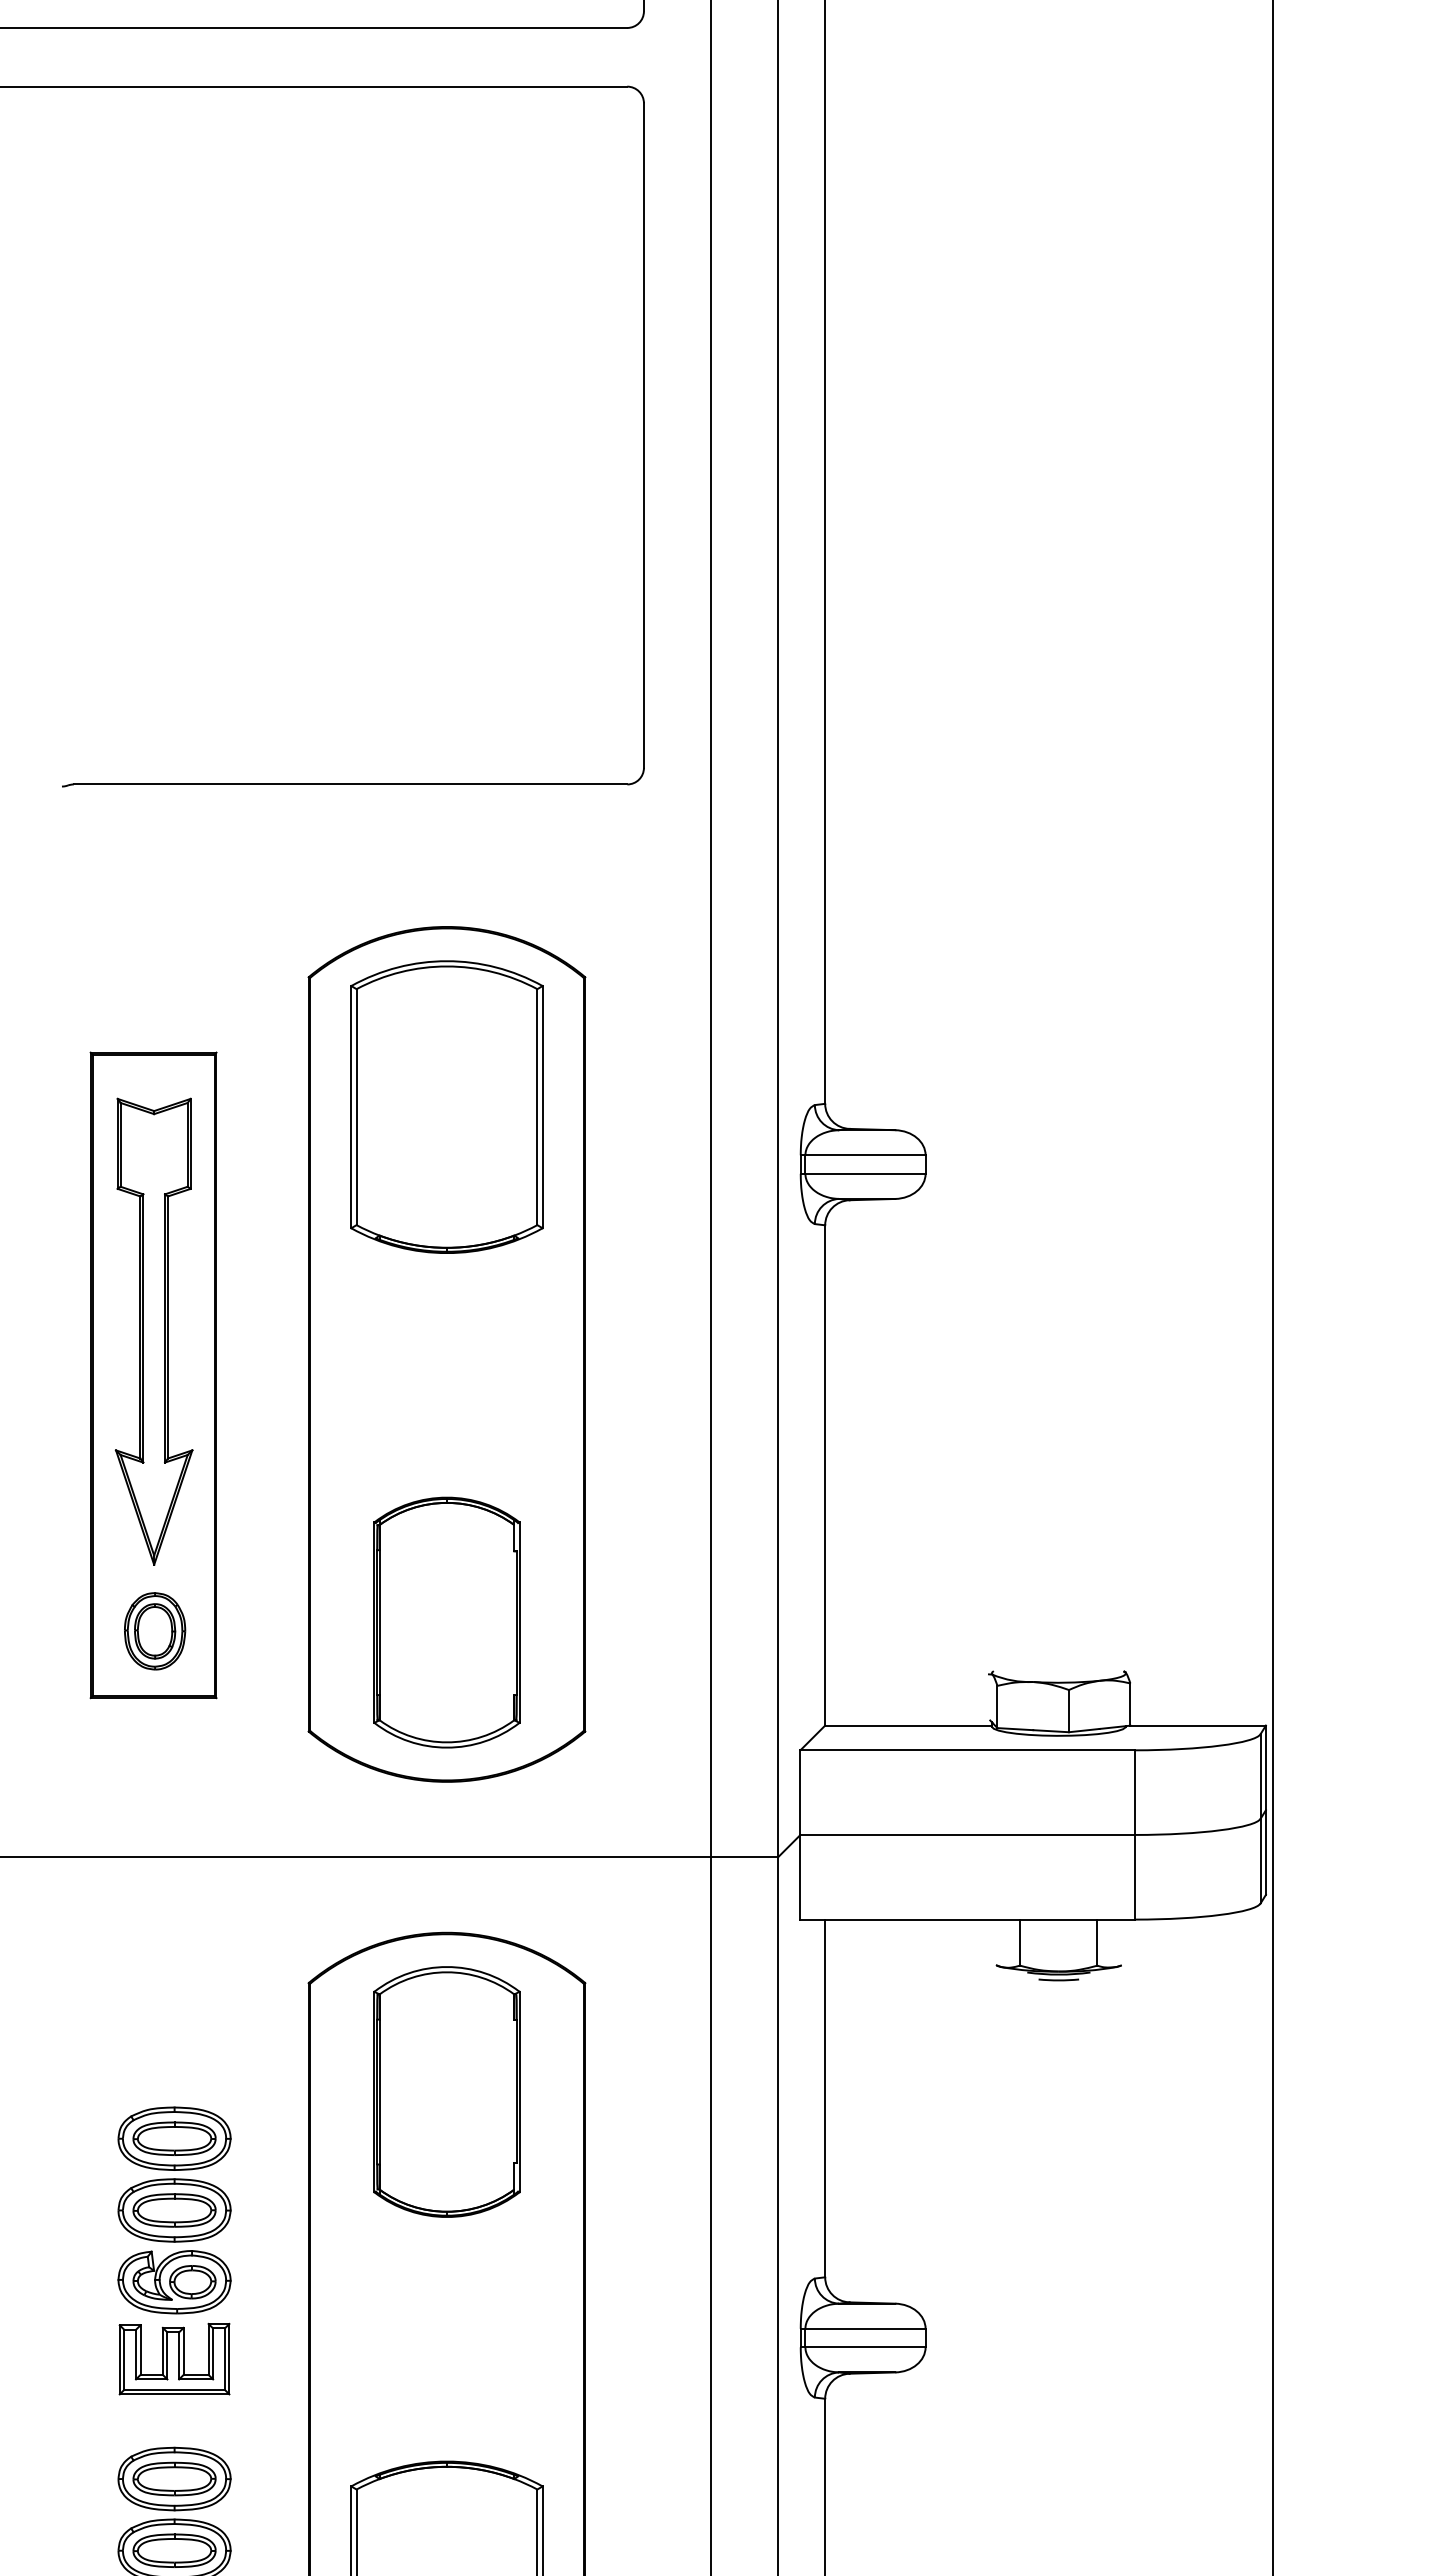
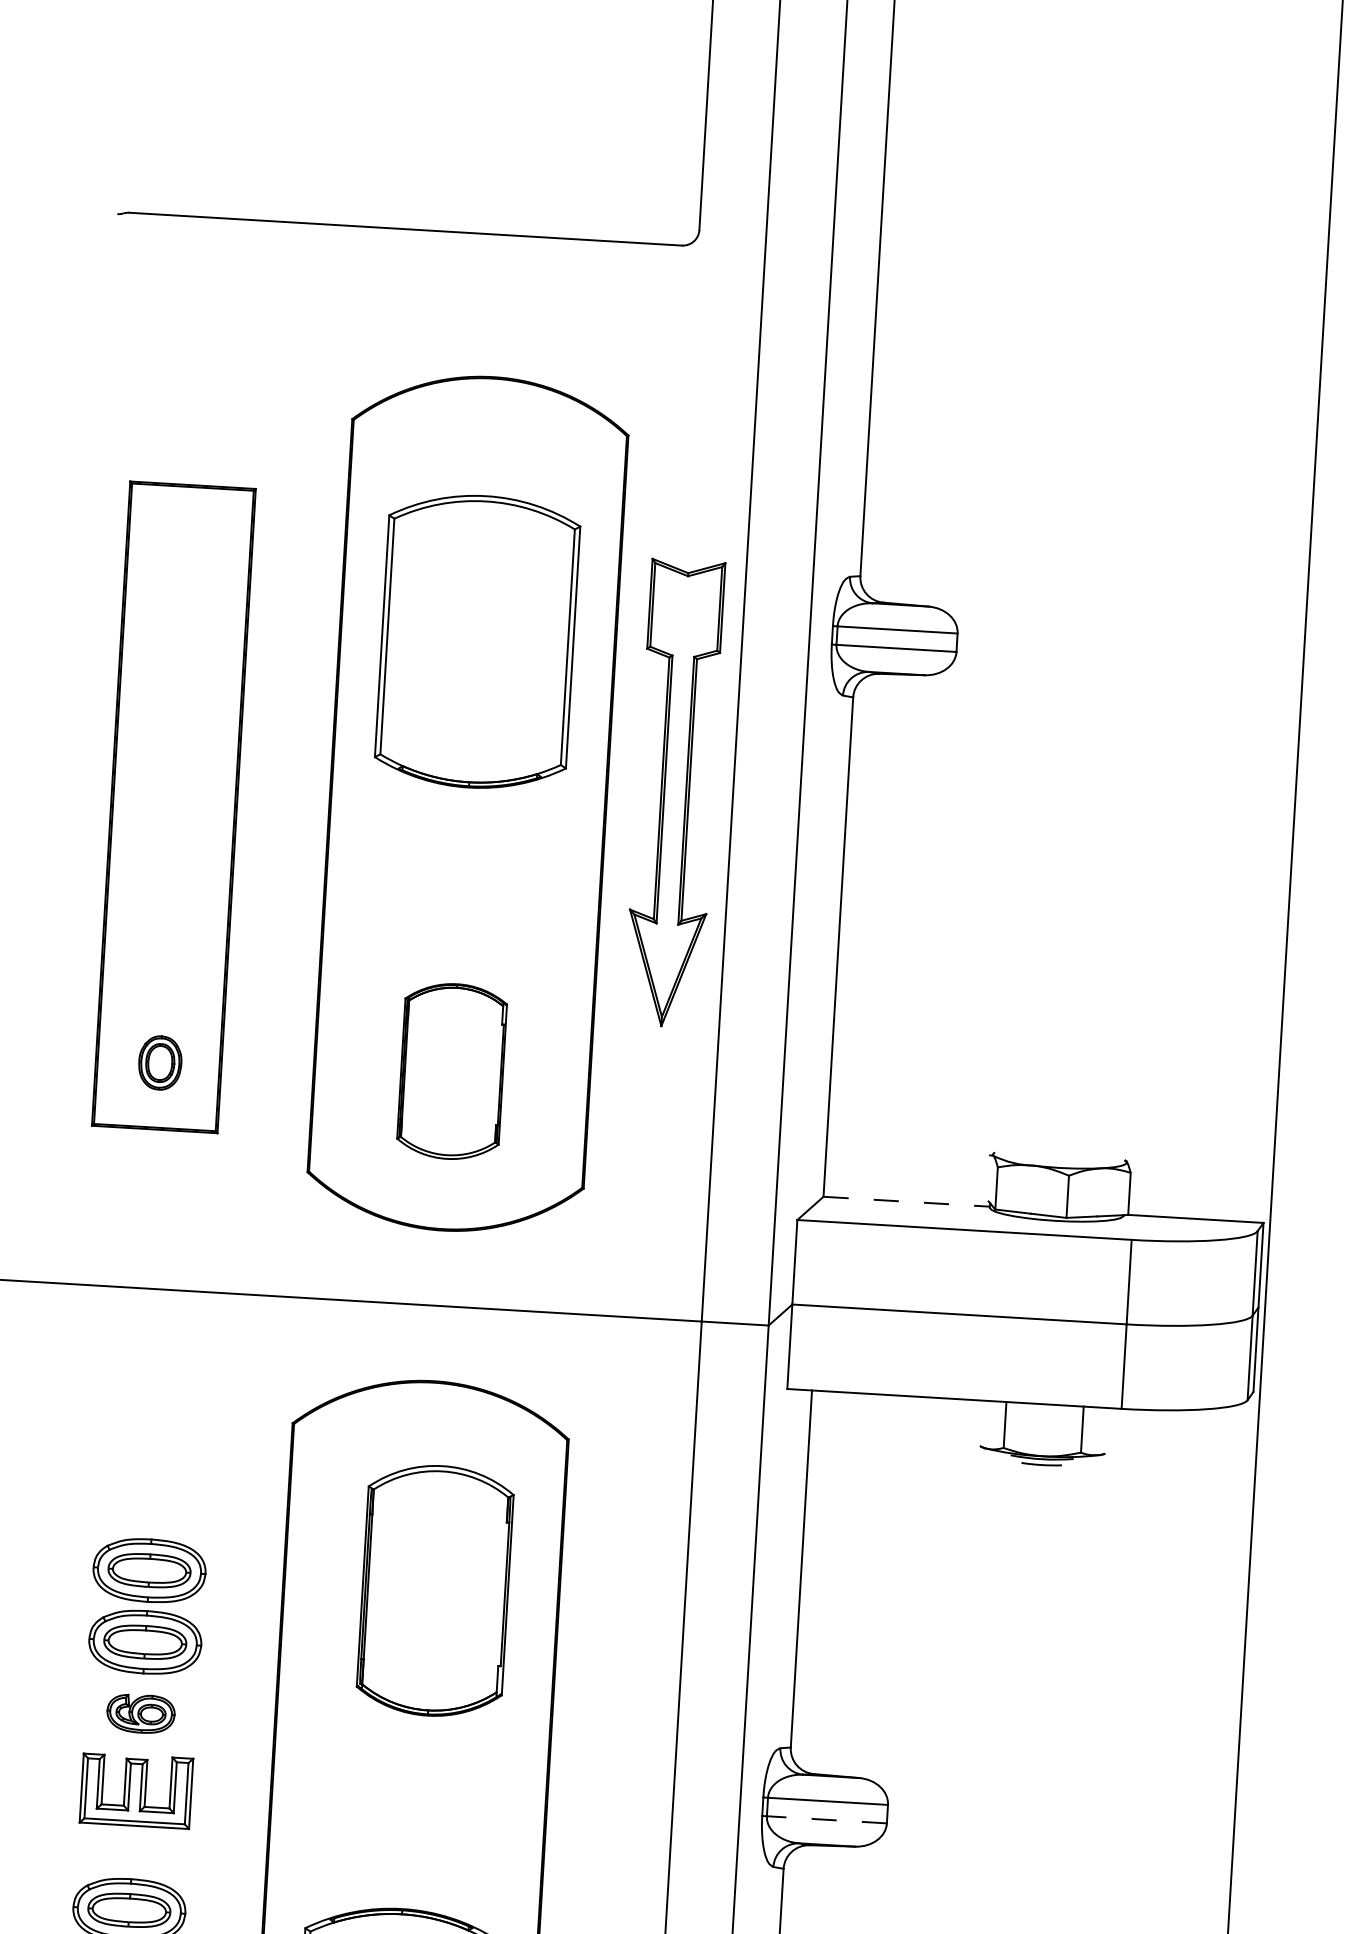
part: (446, 1106) -> (477, 641), moved
part: (153, 1331) -> (674, 793), moved
part: (446, 1622) -> (451, 1071), size x0.7
part: (155, 1631) -> (160, 1063), size x0.7
line: (909, 1725) -> (907, 1201), solid -> dashed
part: (446, 2091) -> (434, 1590), moved
part: (174, 2282) -> (140, 1714), size x0.6
line: (865, 2347) -> (826, 1820), solid -> dashed

